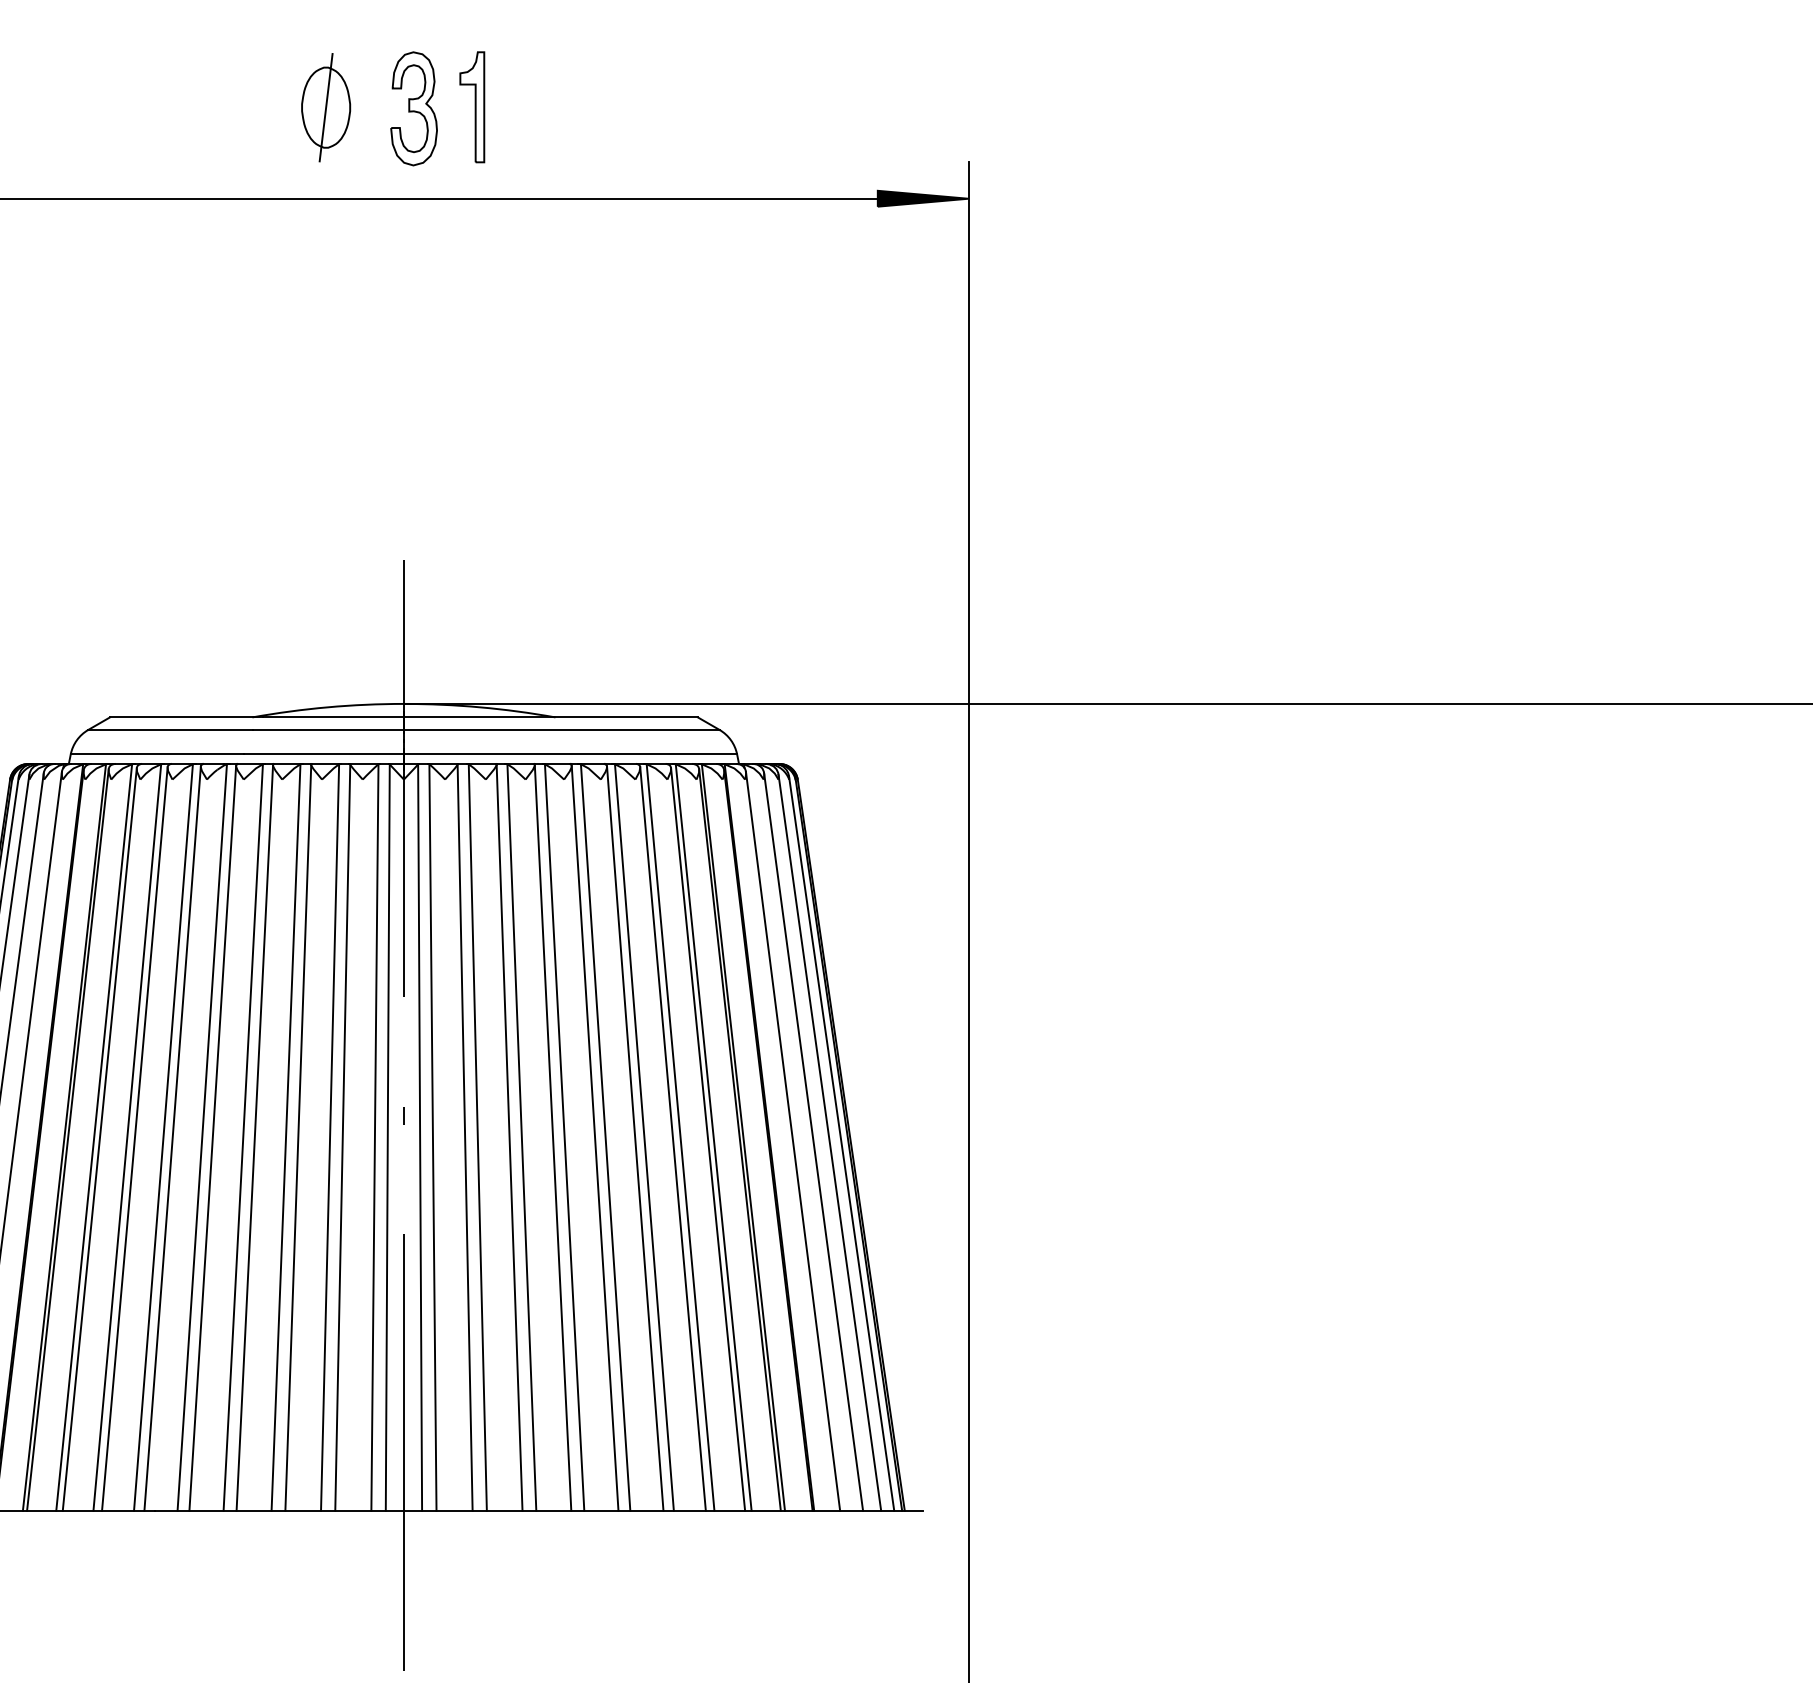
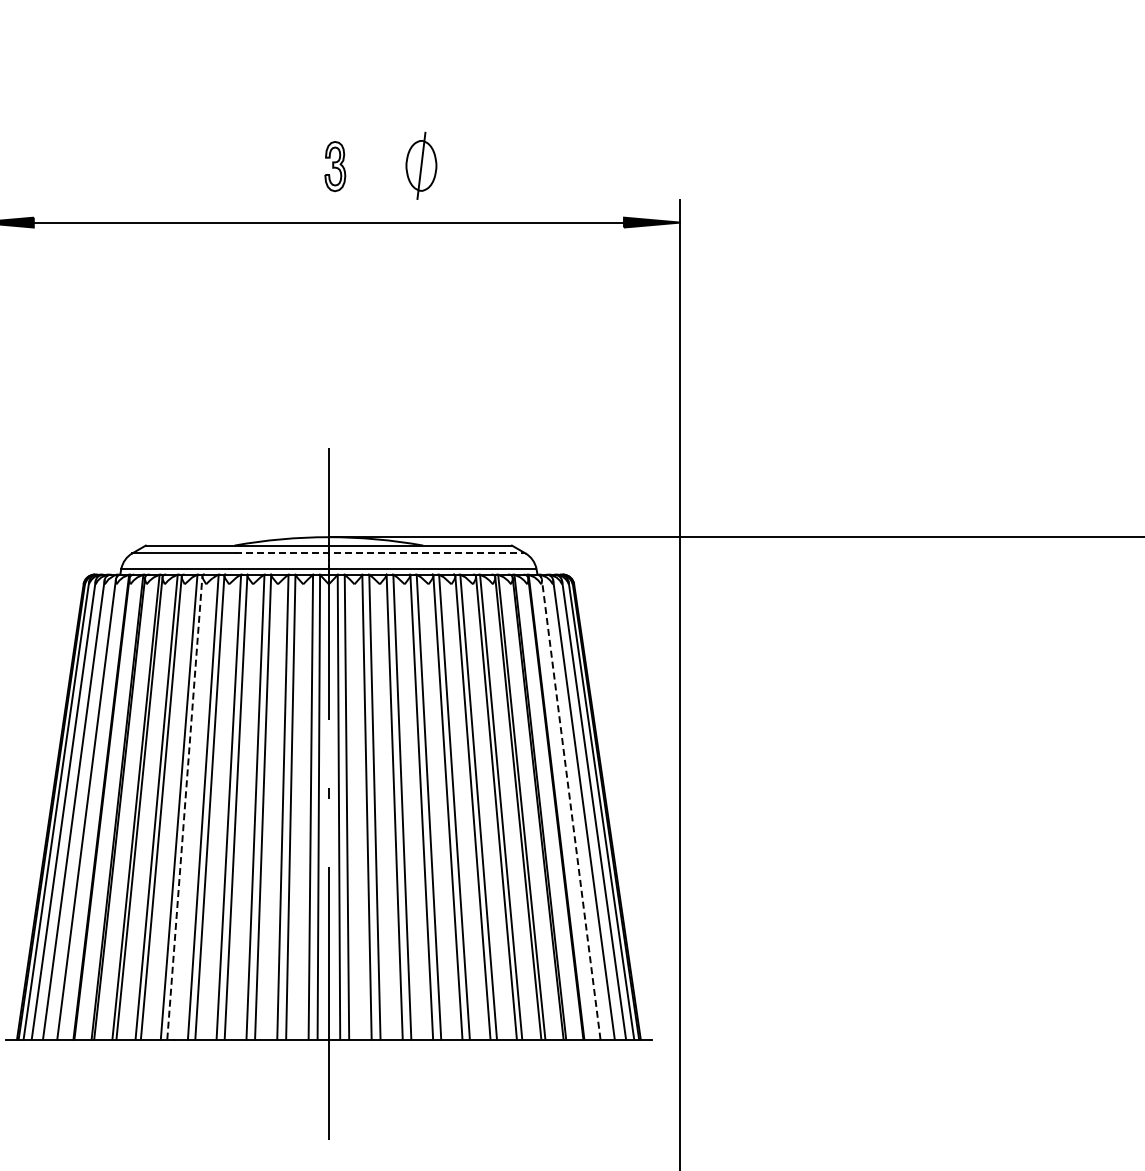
part: (326, 107) -> (421, 165), moved
part: (472, 107) -> (371, 165), removed
part: (414, 108) -> (335, 166), size x0.7
line: (486, 730) -> (380, 553), solid -> dashed
line: (172, 1137) -> (184, 807), solid -> dashed
line: (793, 1141) -> (571, 809), solid -> dashed

